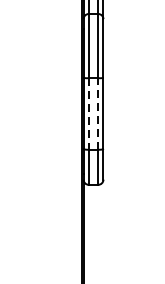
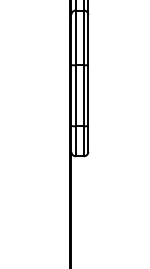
line: (88, 113) -> (75, 95), dashed -> solid
line: (97, 113) -> (83, 95), dashed -> solid

